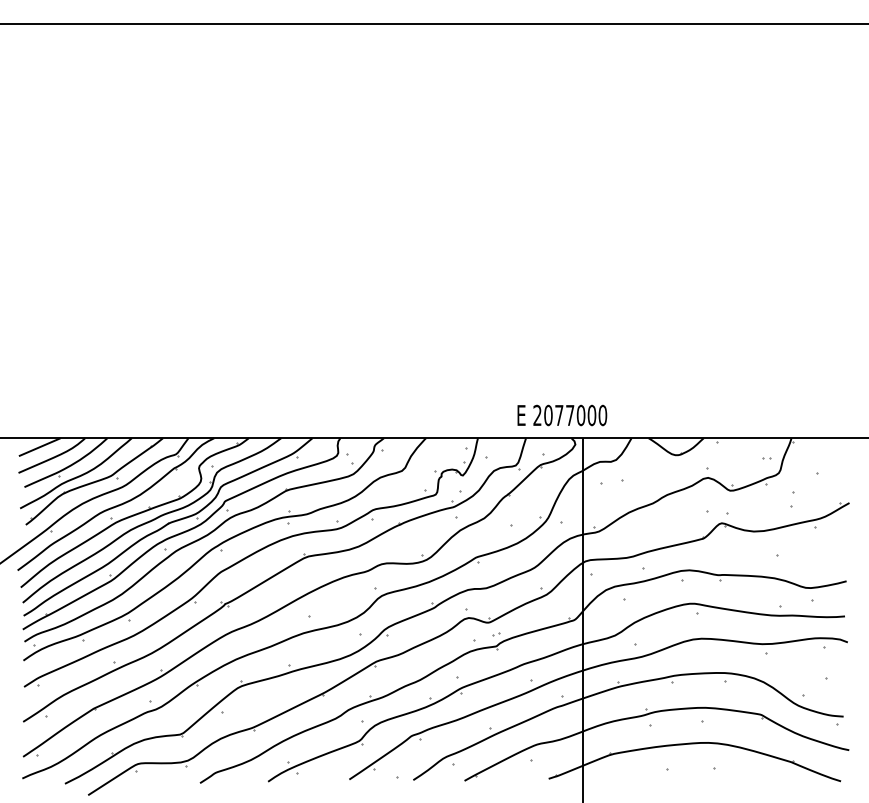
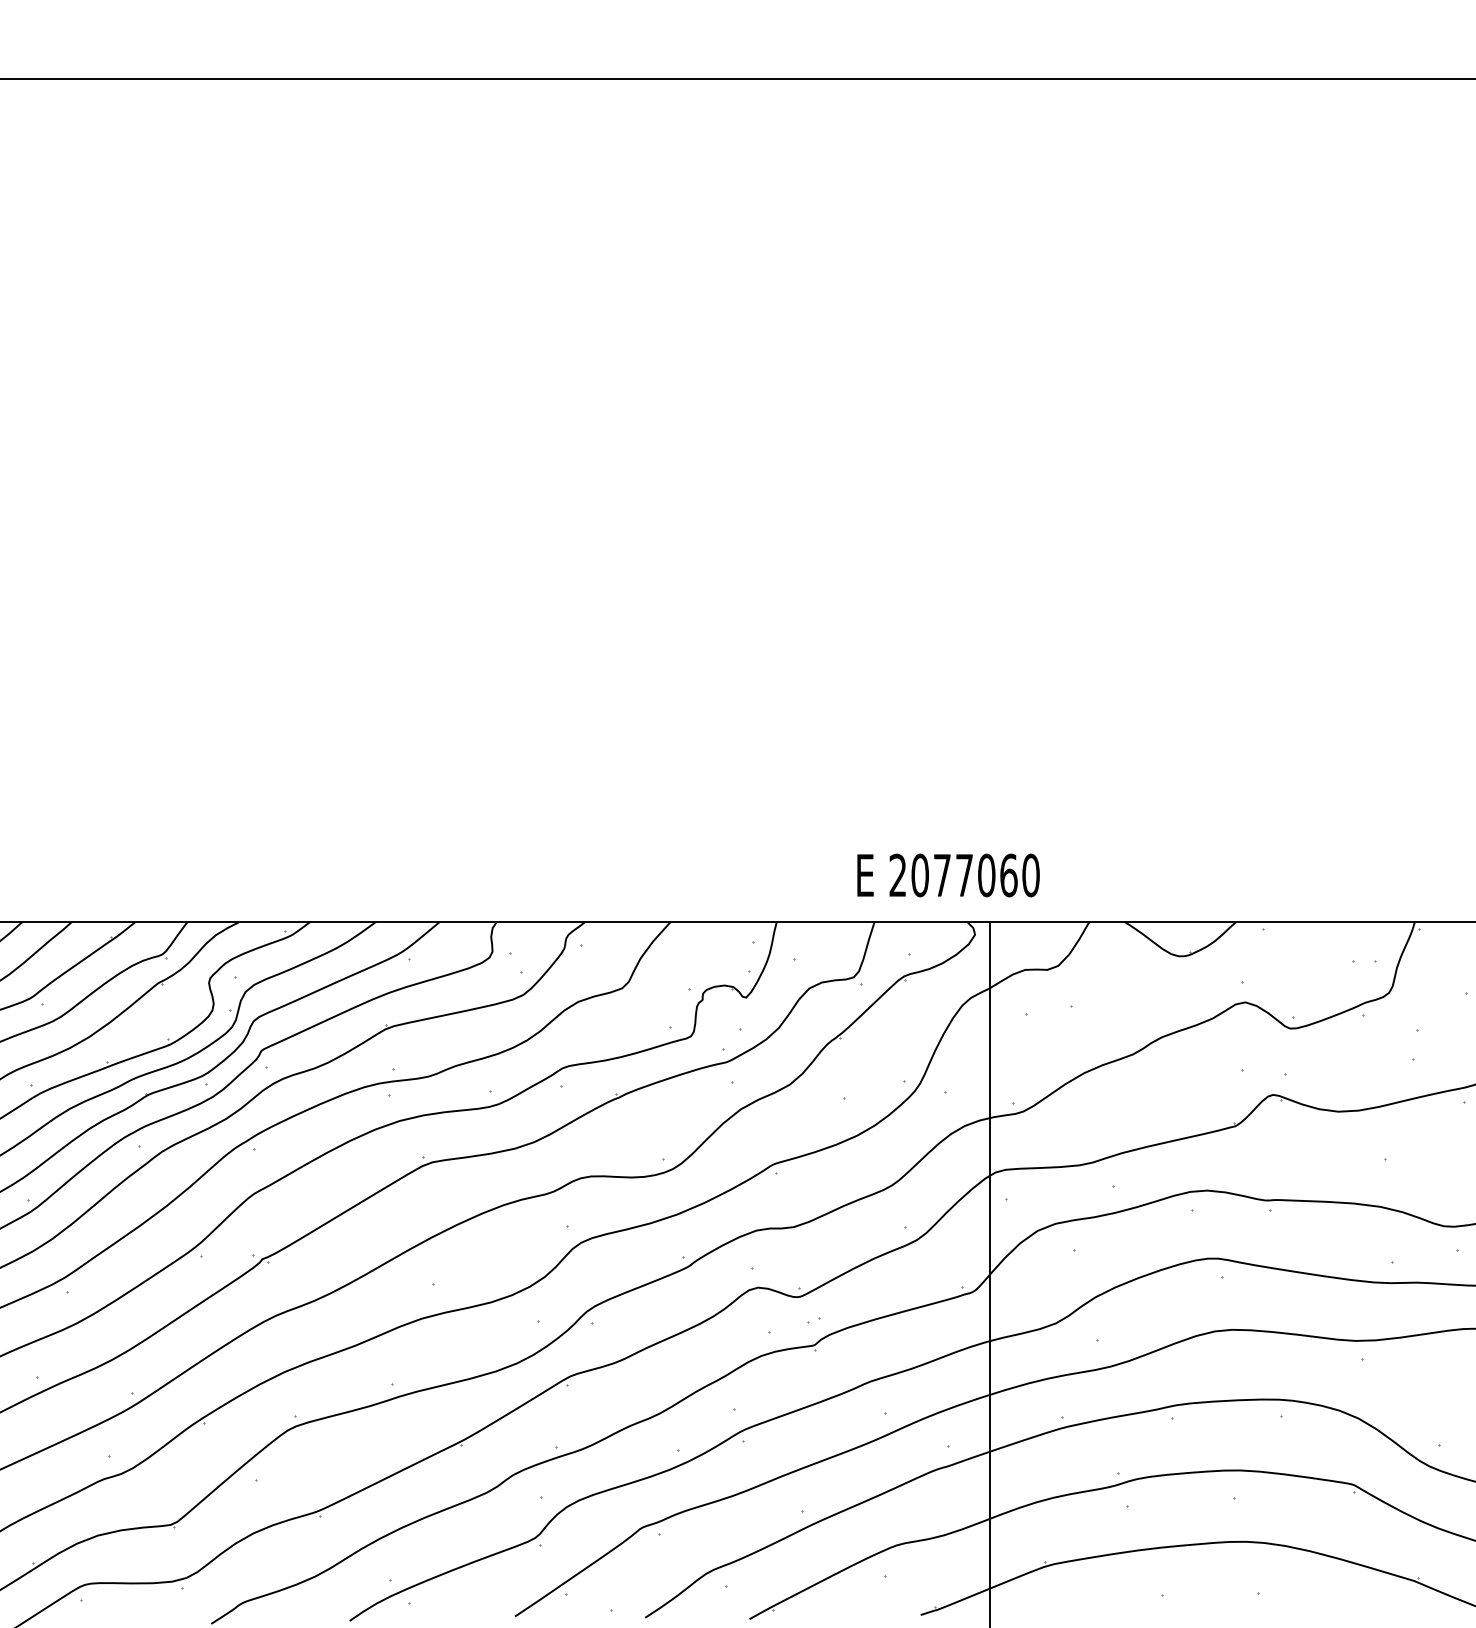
text: (591, 414) -> (1007, 873), 2077000 -> 2077060
part: (766, 458) -> (1364, 962), size x1.6

